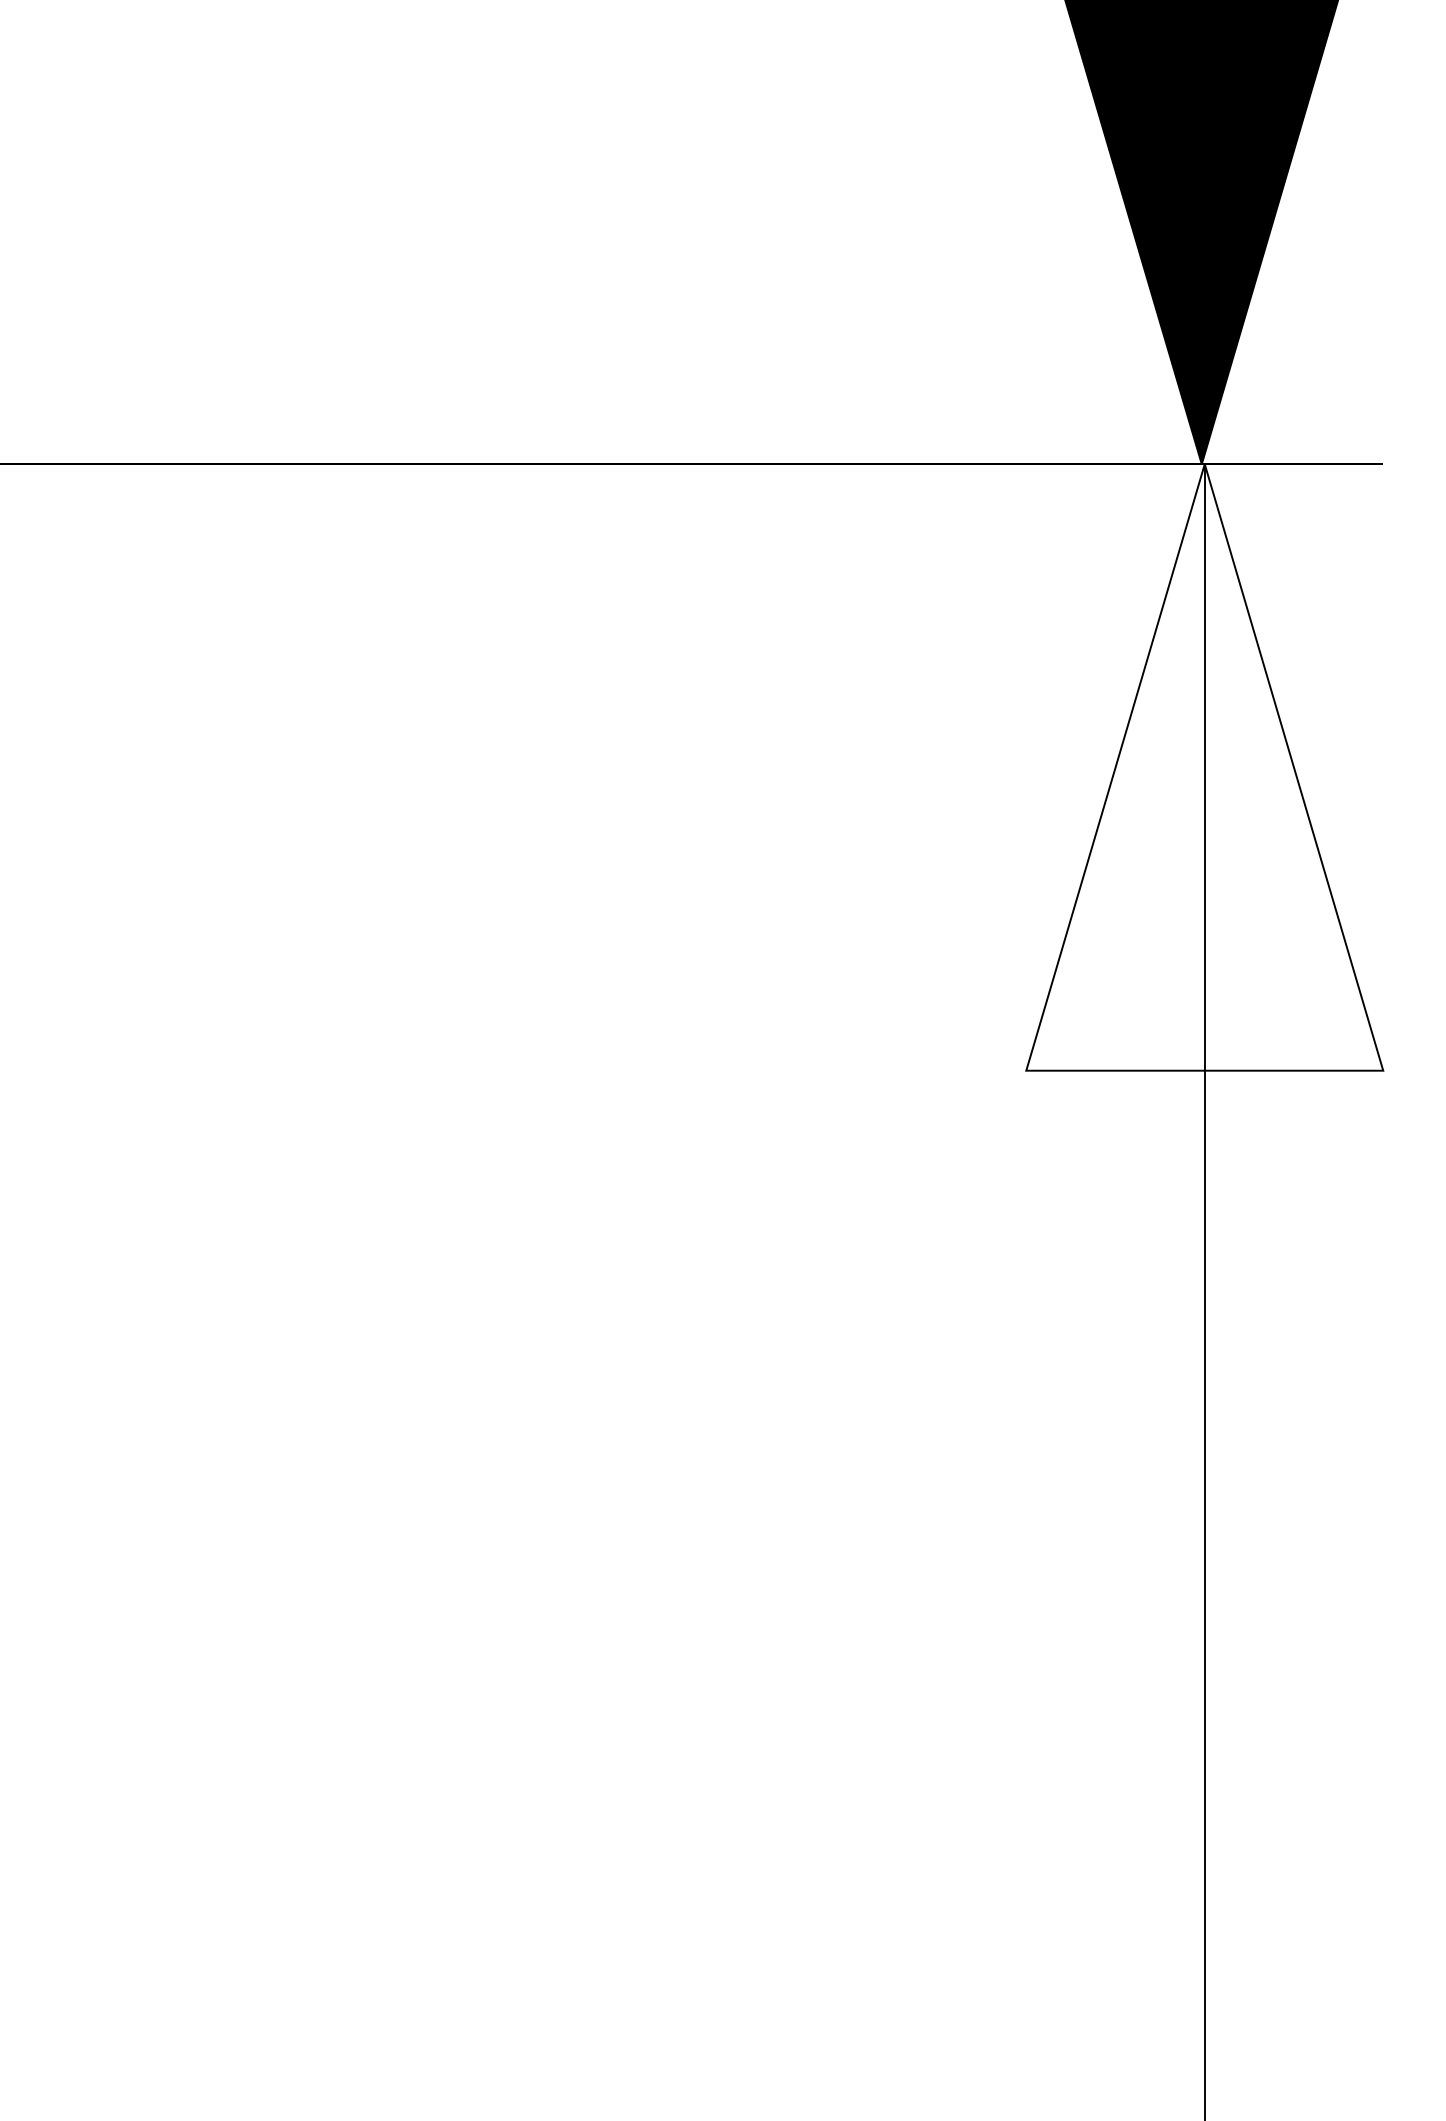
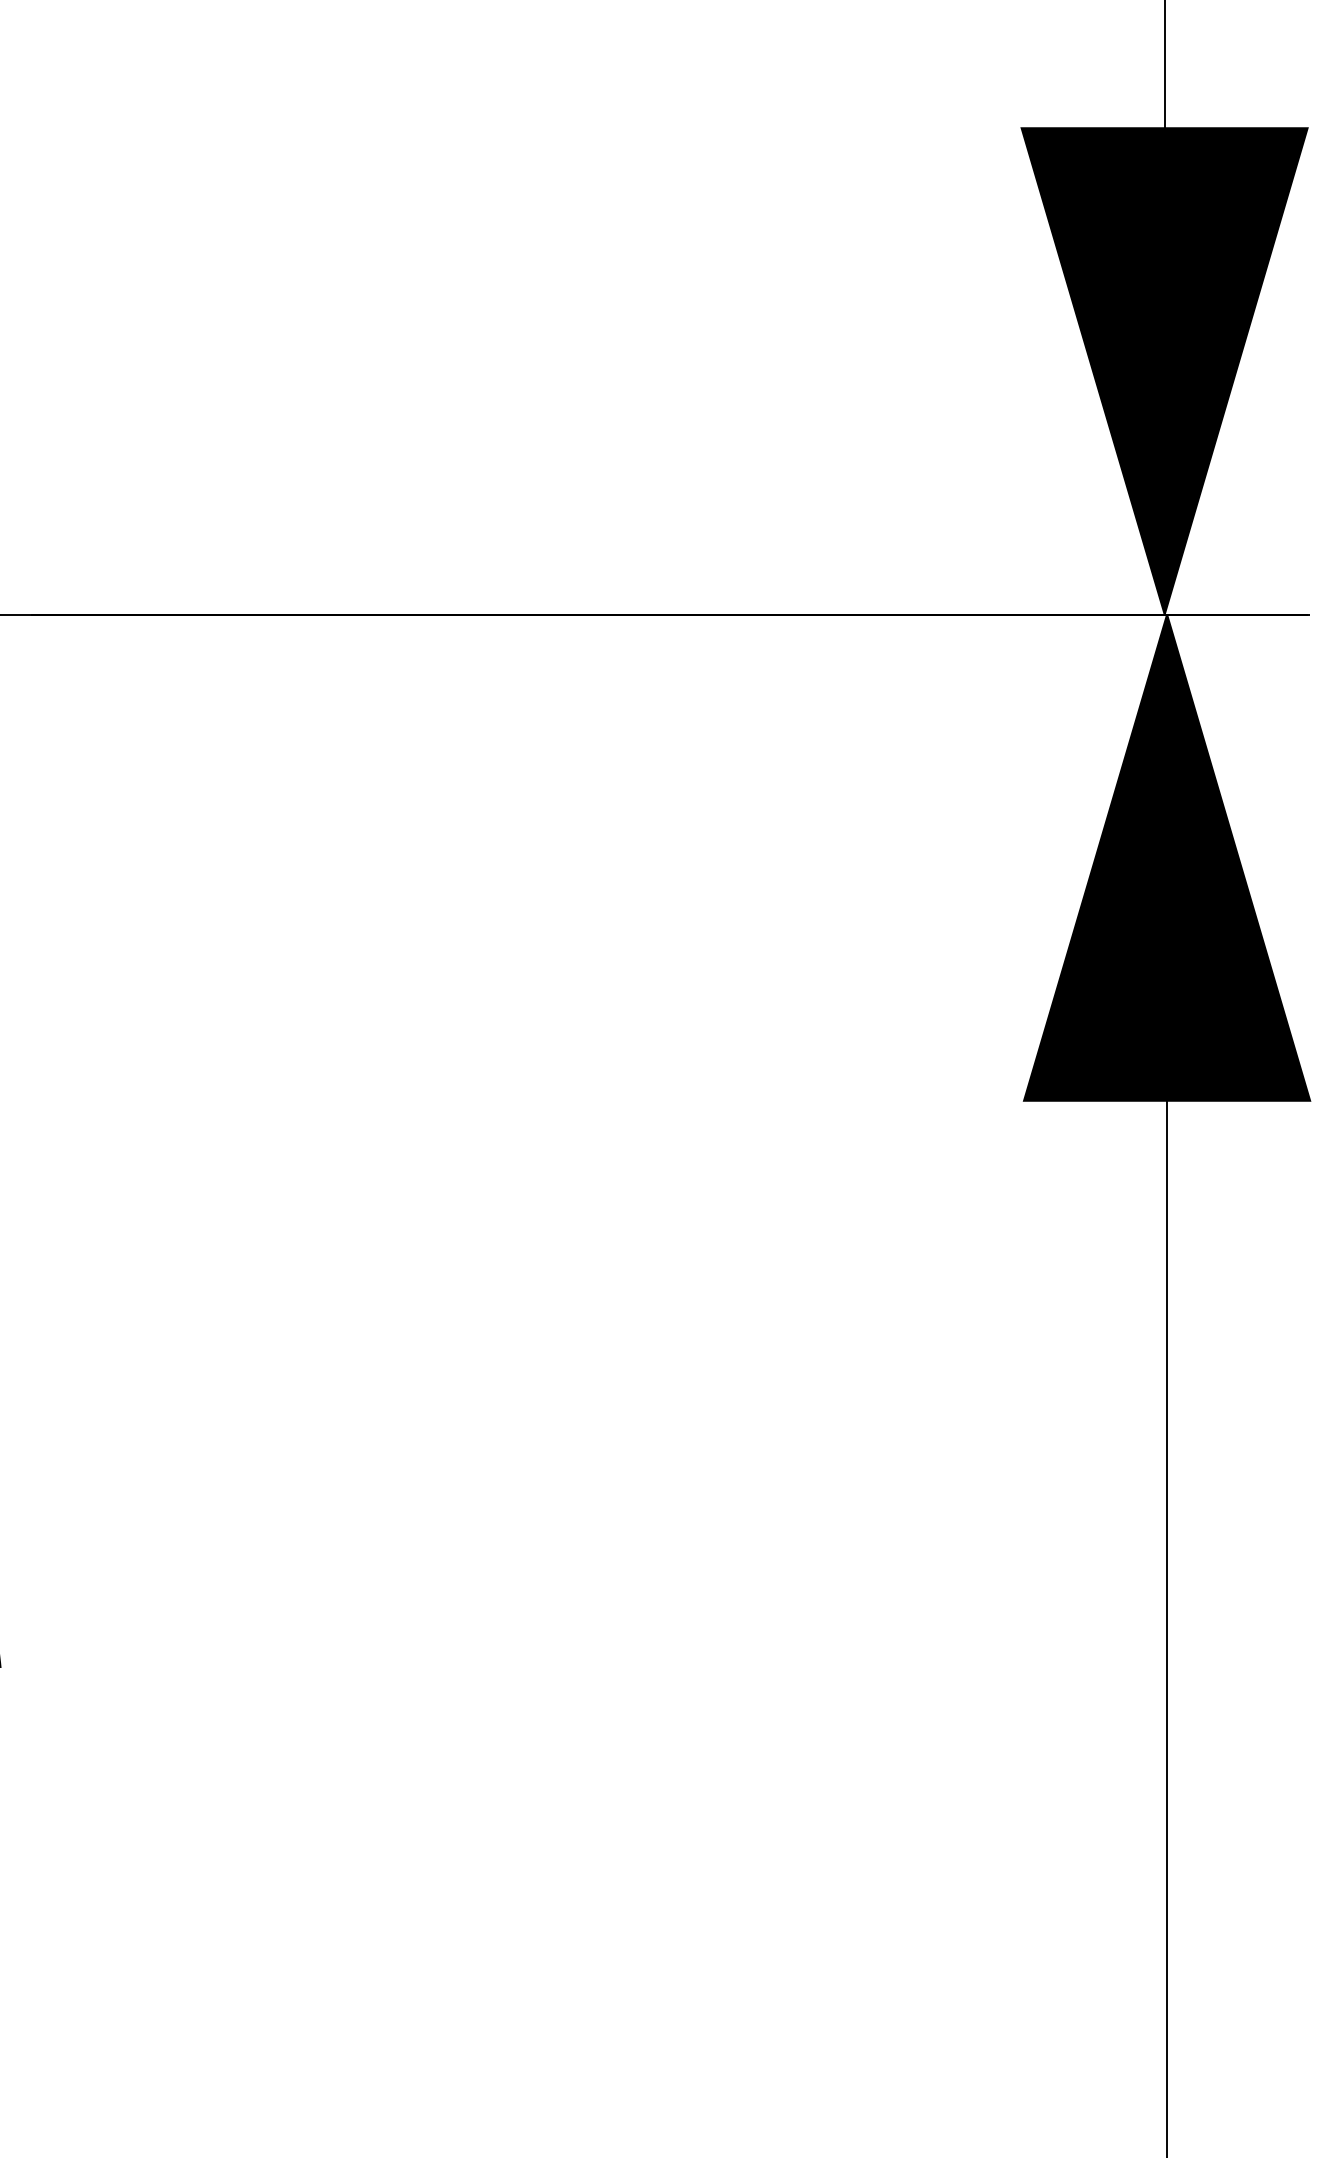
fill: (1205, 767) -> (1167, 857), added

